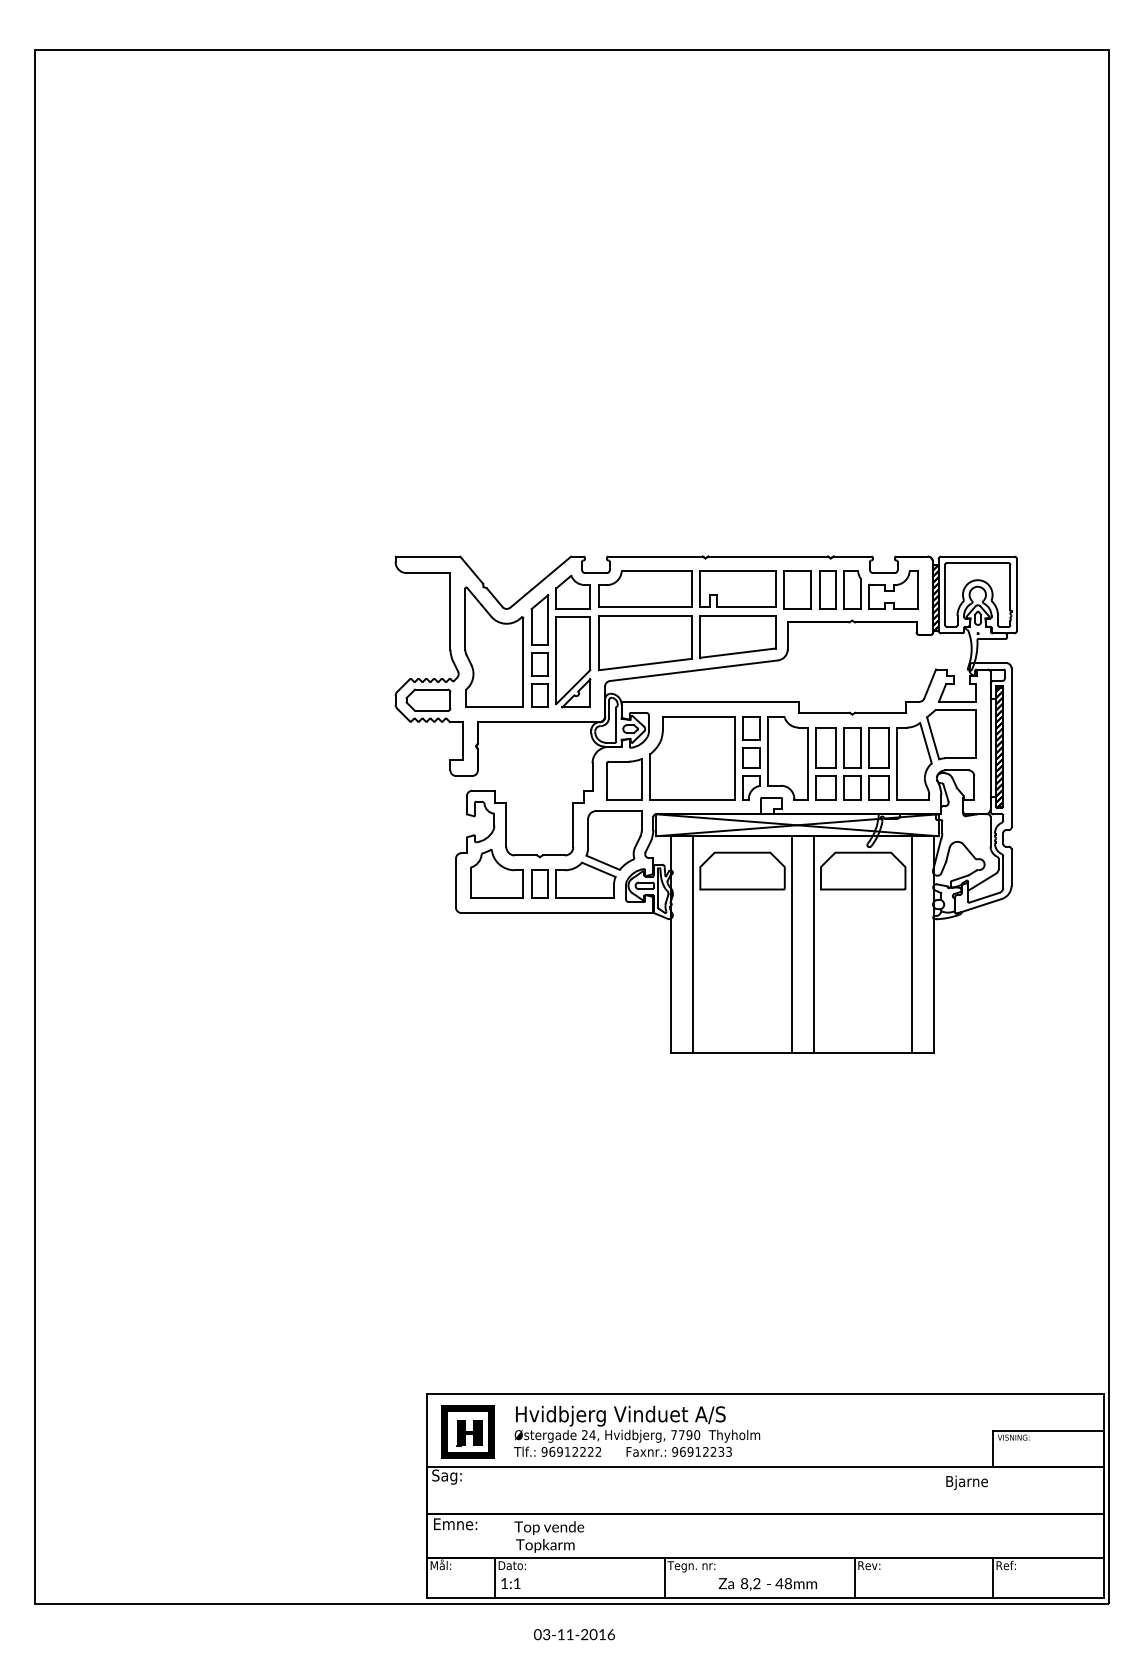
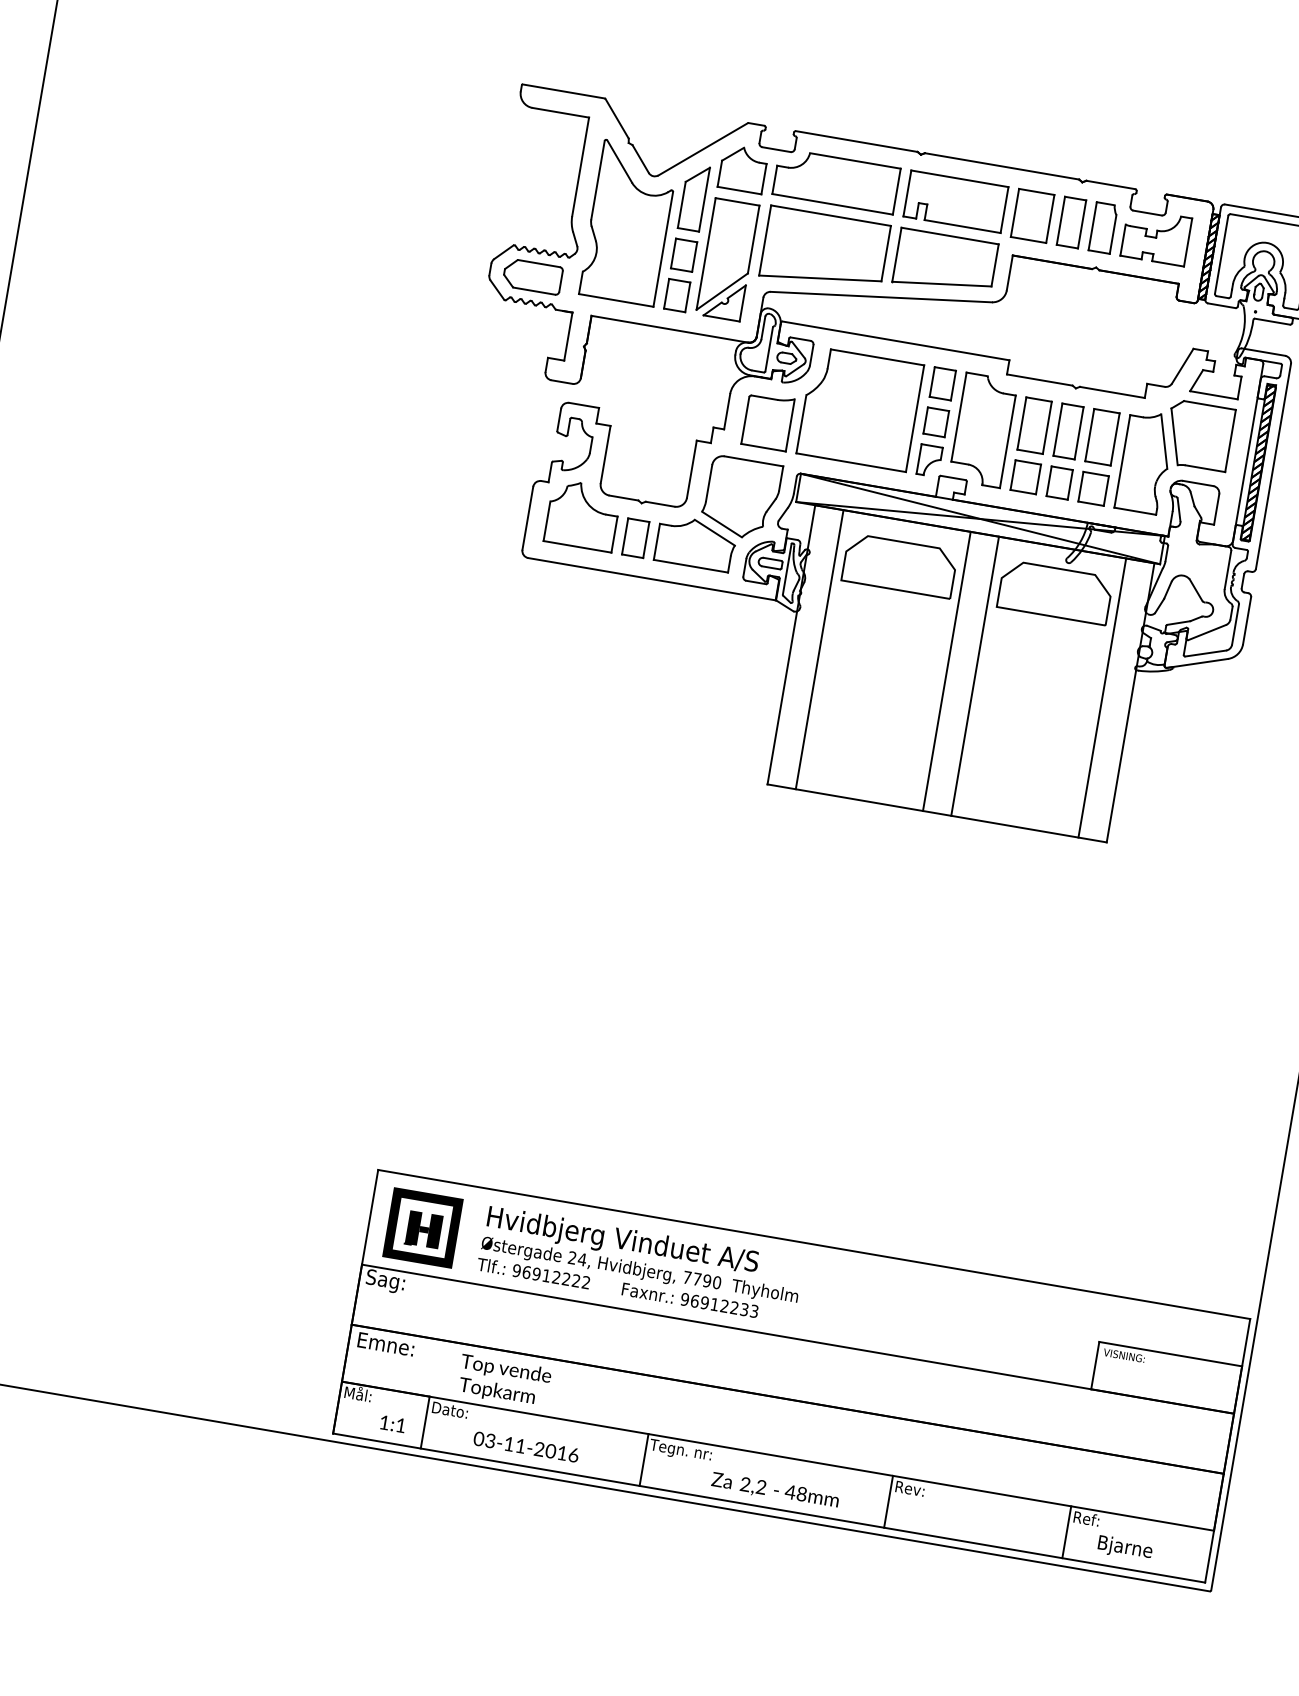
text: (966, 1482) -> (1124, 1547), moved
text: (510, 1583) -> (392, 1423), moved
text: (744, 1584) -> (745, 1485), 8,2 -> 2,2
text: (573, 1634) -> (525, 1446), moved

